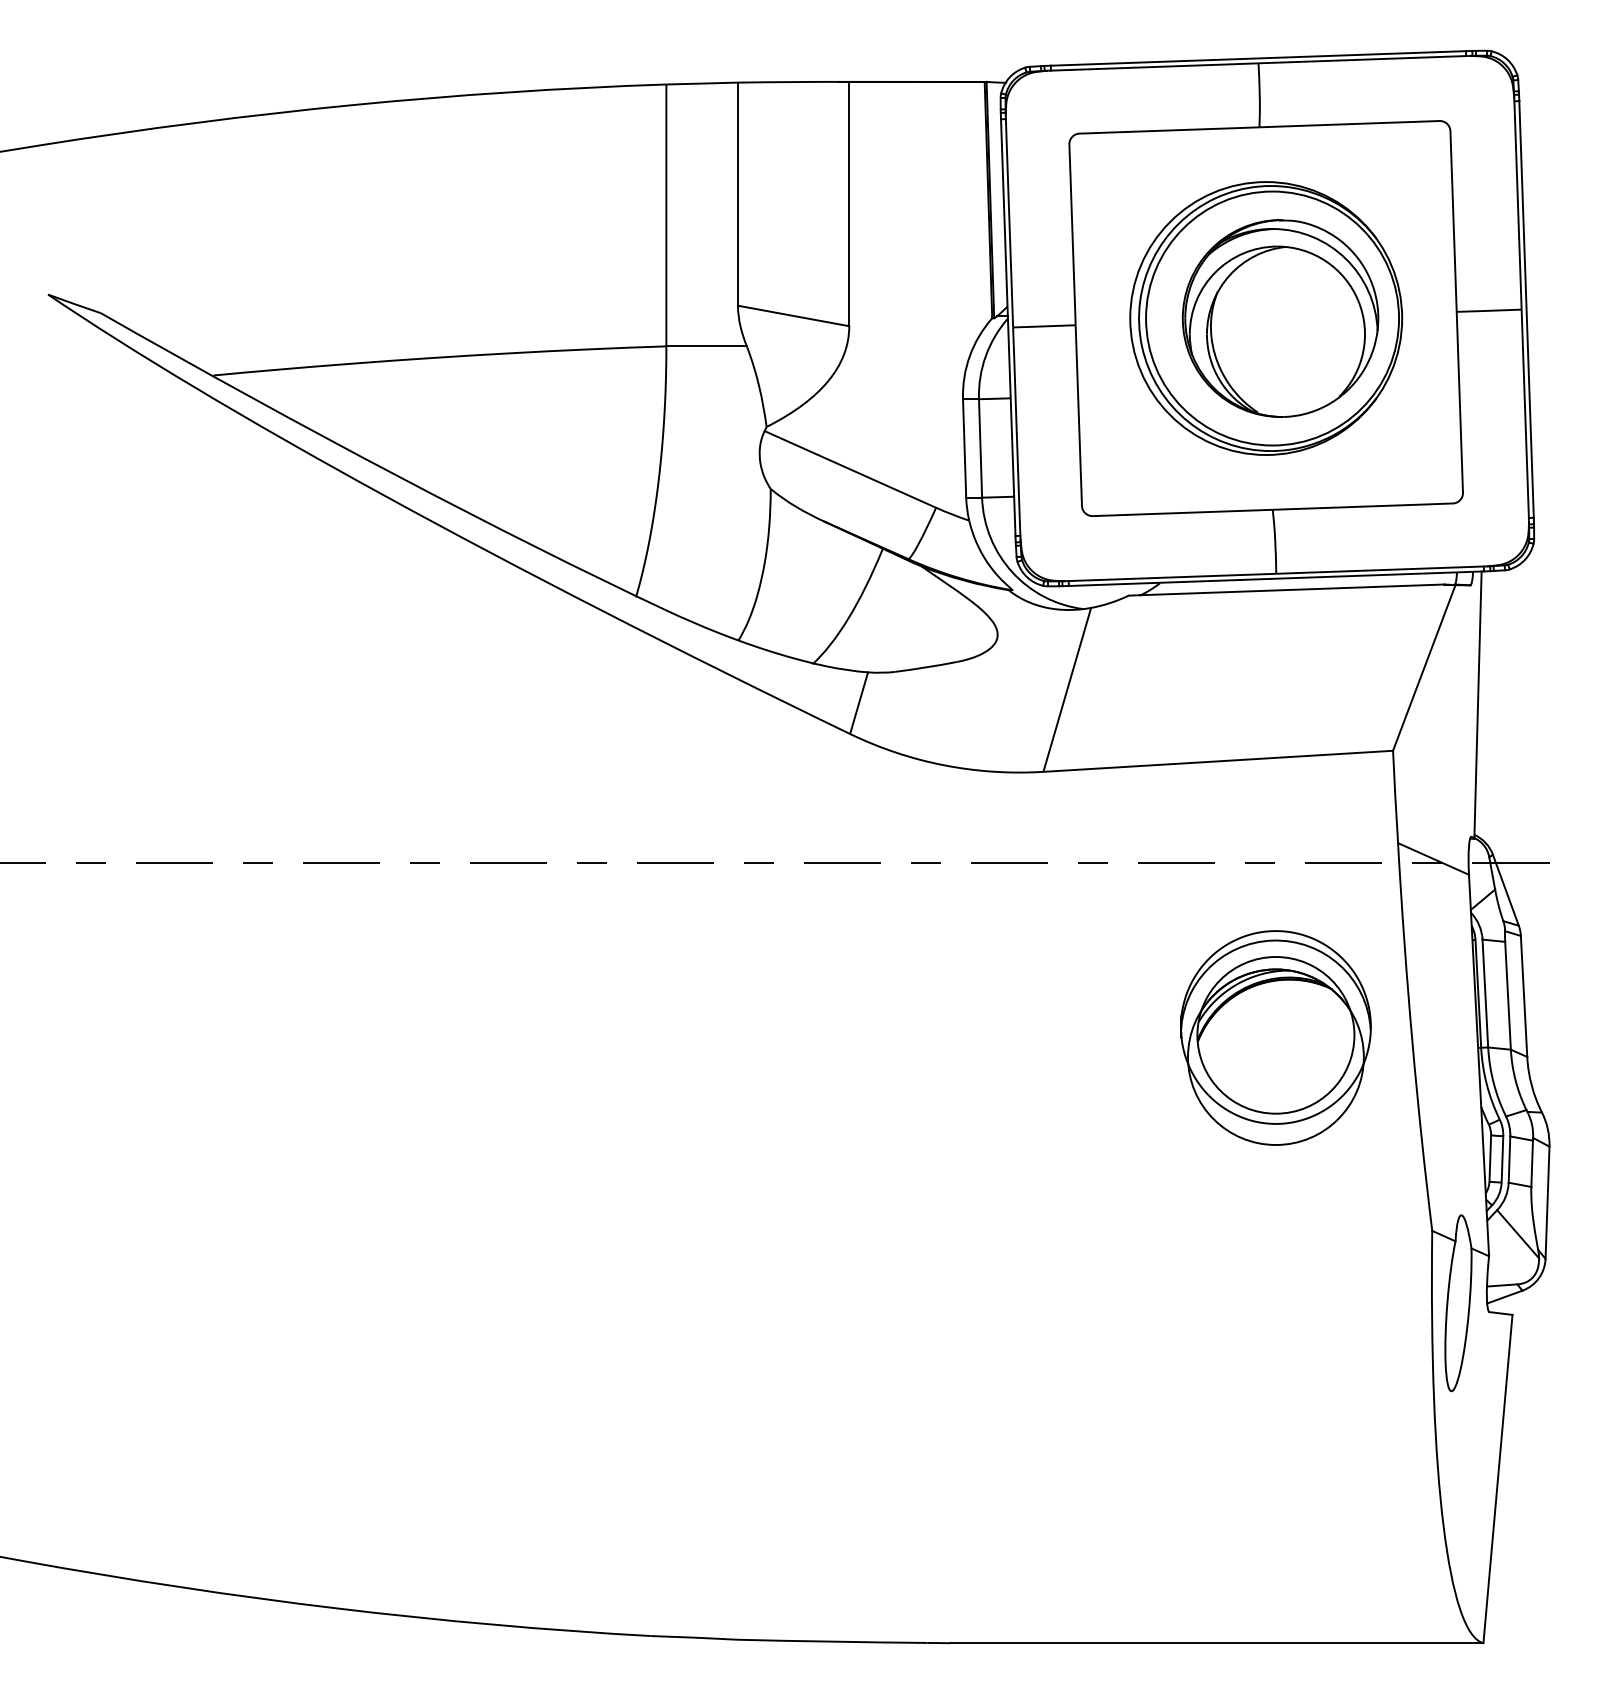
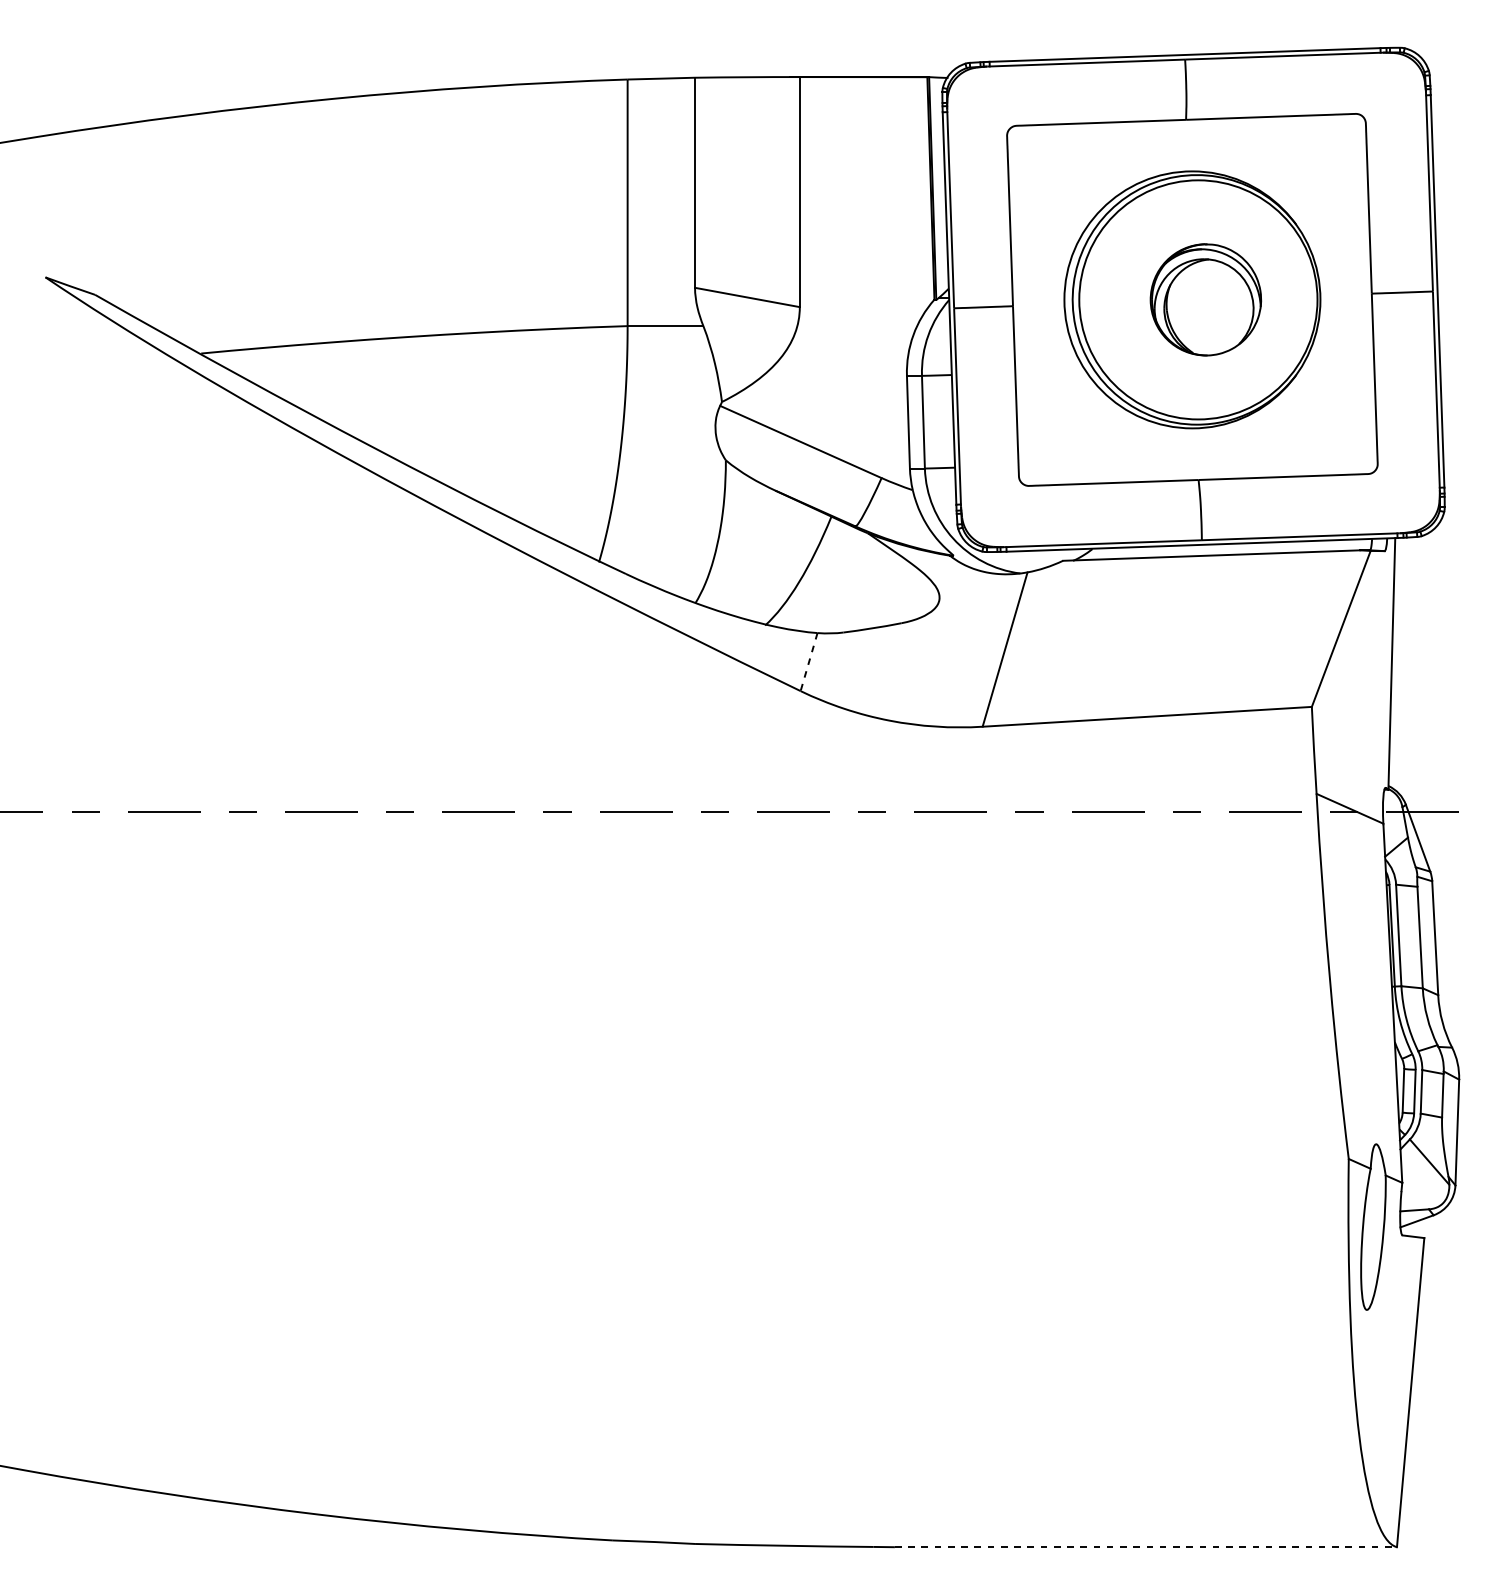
part: (1280, 318) -> (1205, 299), size x0.6
line: (858, 703) -> (808, 662), solid -> dashed
part: (1275, 1037) -> (1201, 976), removed
line: (1216, 1643) -> (1145, 1547), solid -> dashed

